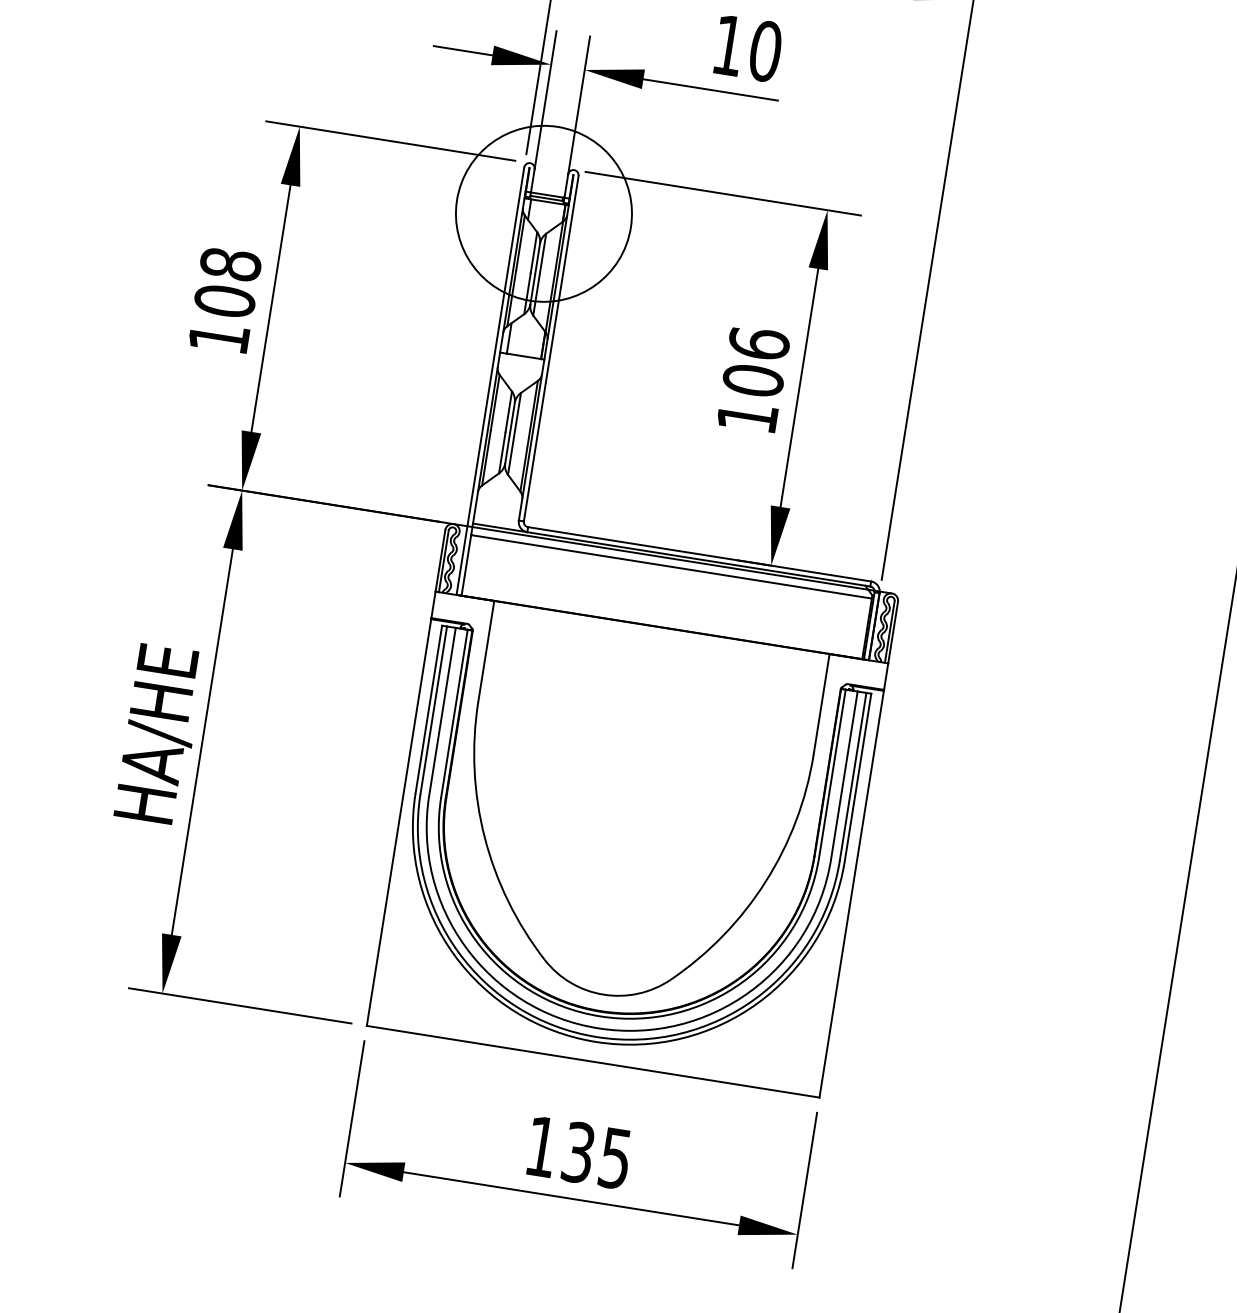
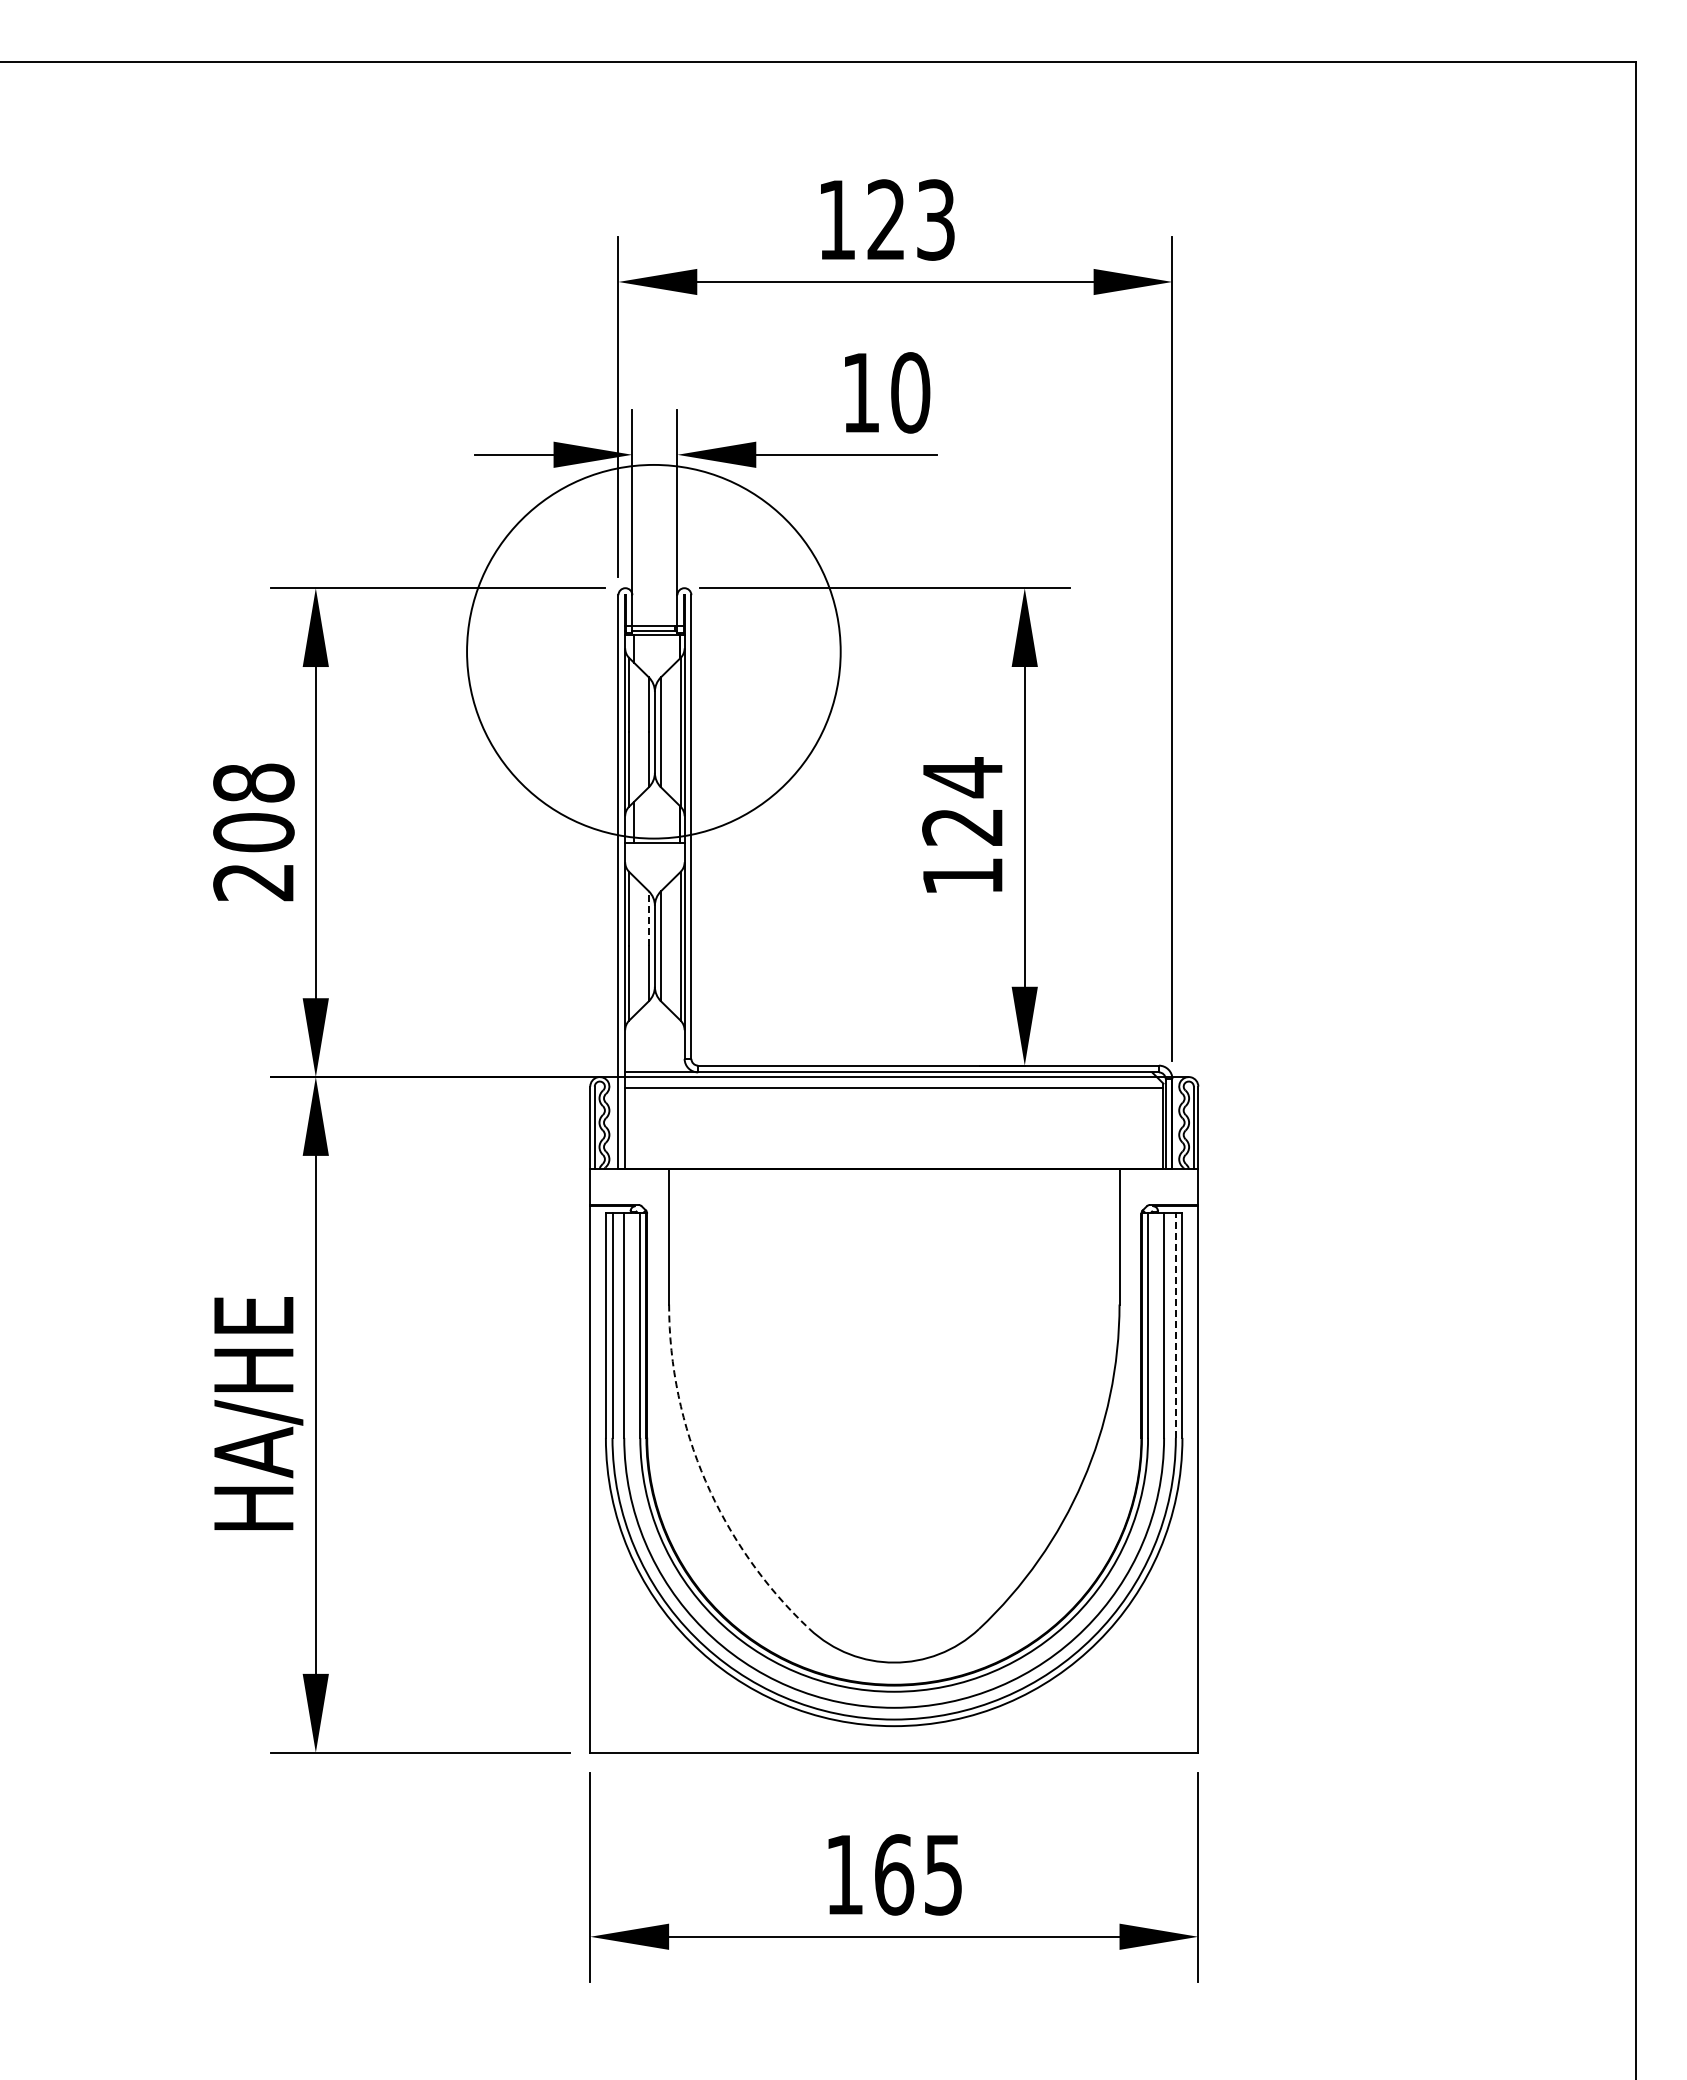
circle: (543, 213) -> (653, 651), size x1.6
text: (218, 338) -> (253, 882), 108 -> 208
text: (756, 361) -> (962, 801), 106 -> 124
line: (508, 411) -> (648, 918), solid -> dashed
line: (852, 776) -> (1175, 1325), solid -> dashed
arc: (484, 837) -> (705, 1481), solid -> dashed
text: (578, 1152) -> (894, 1874), 135 -> 165

